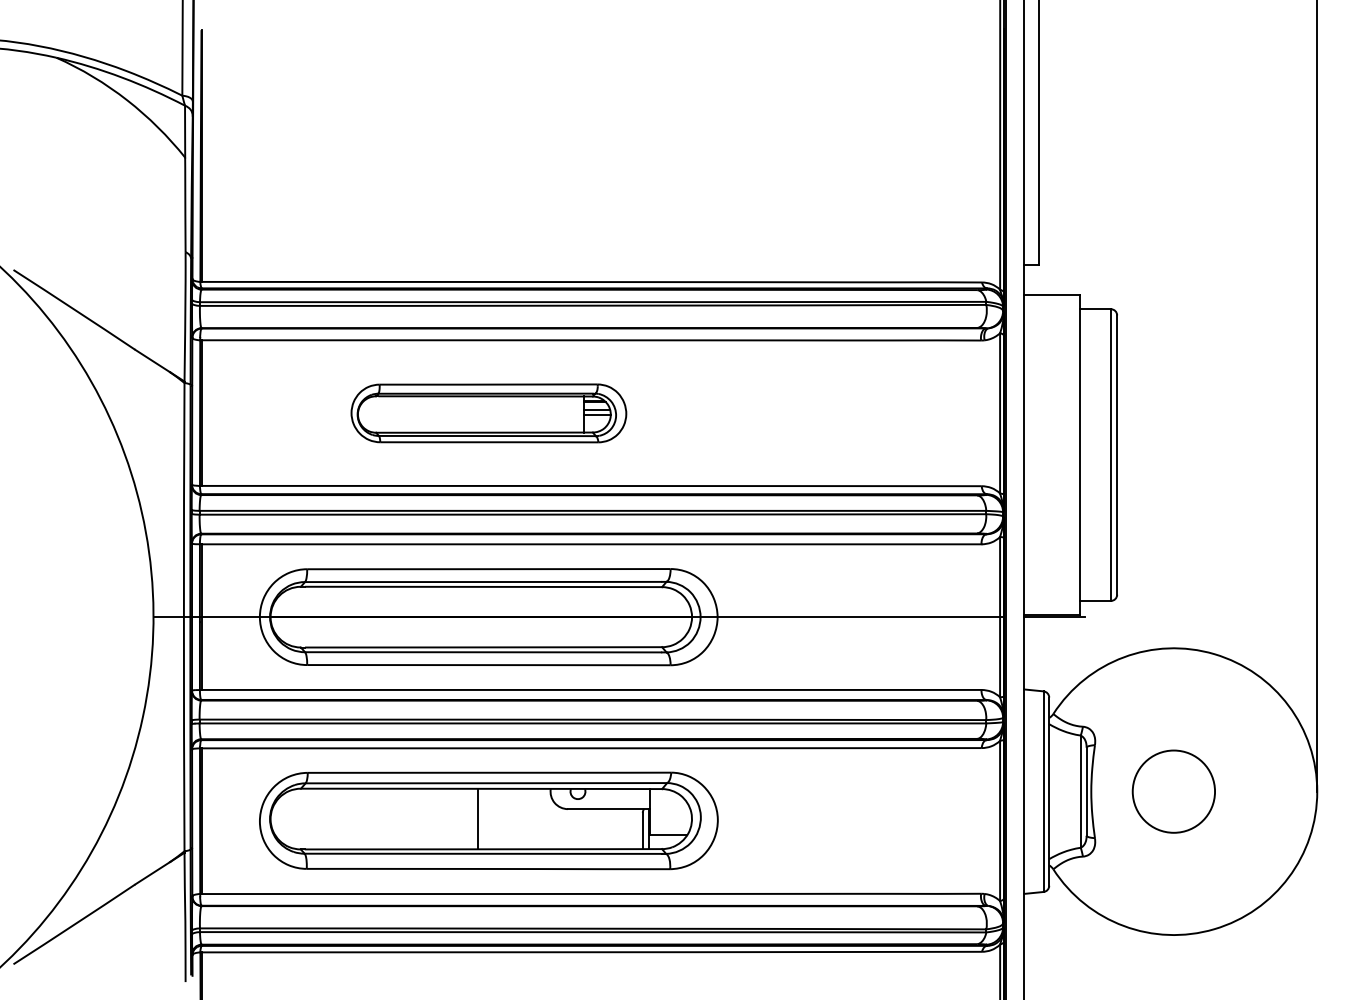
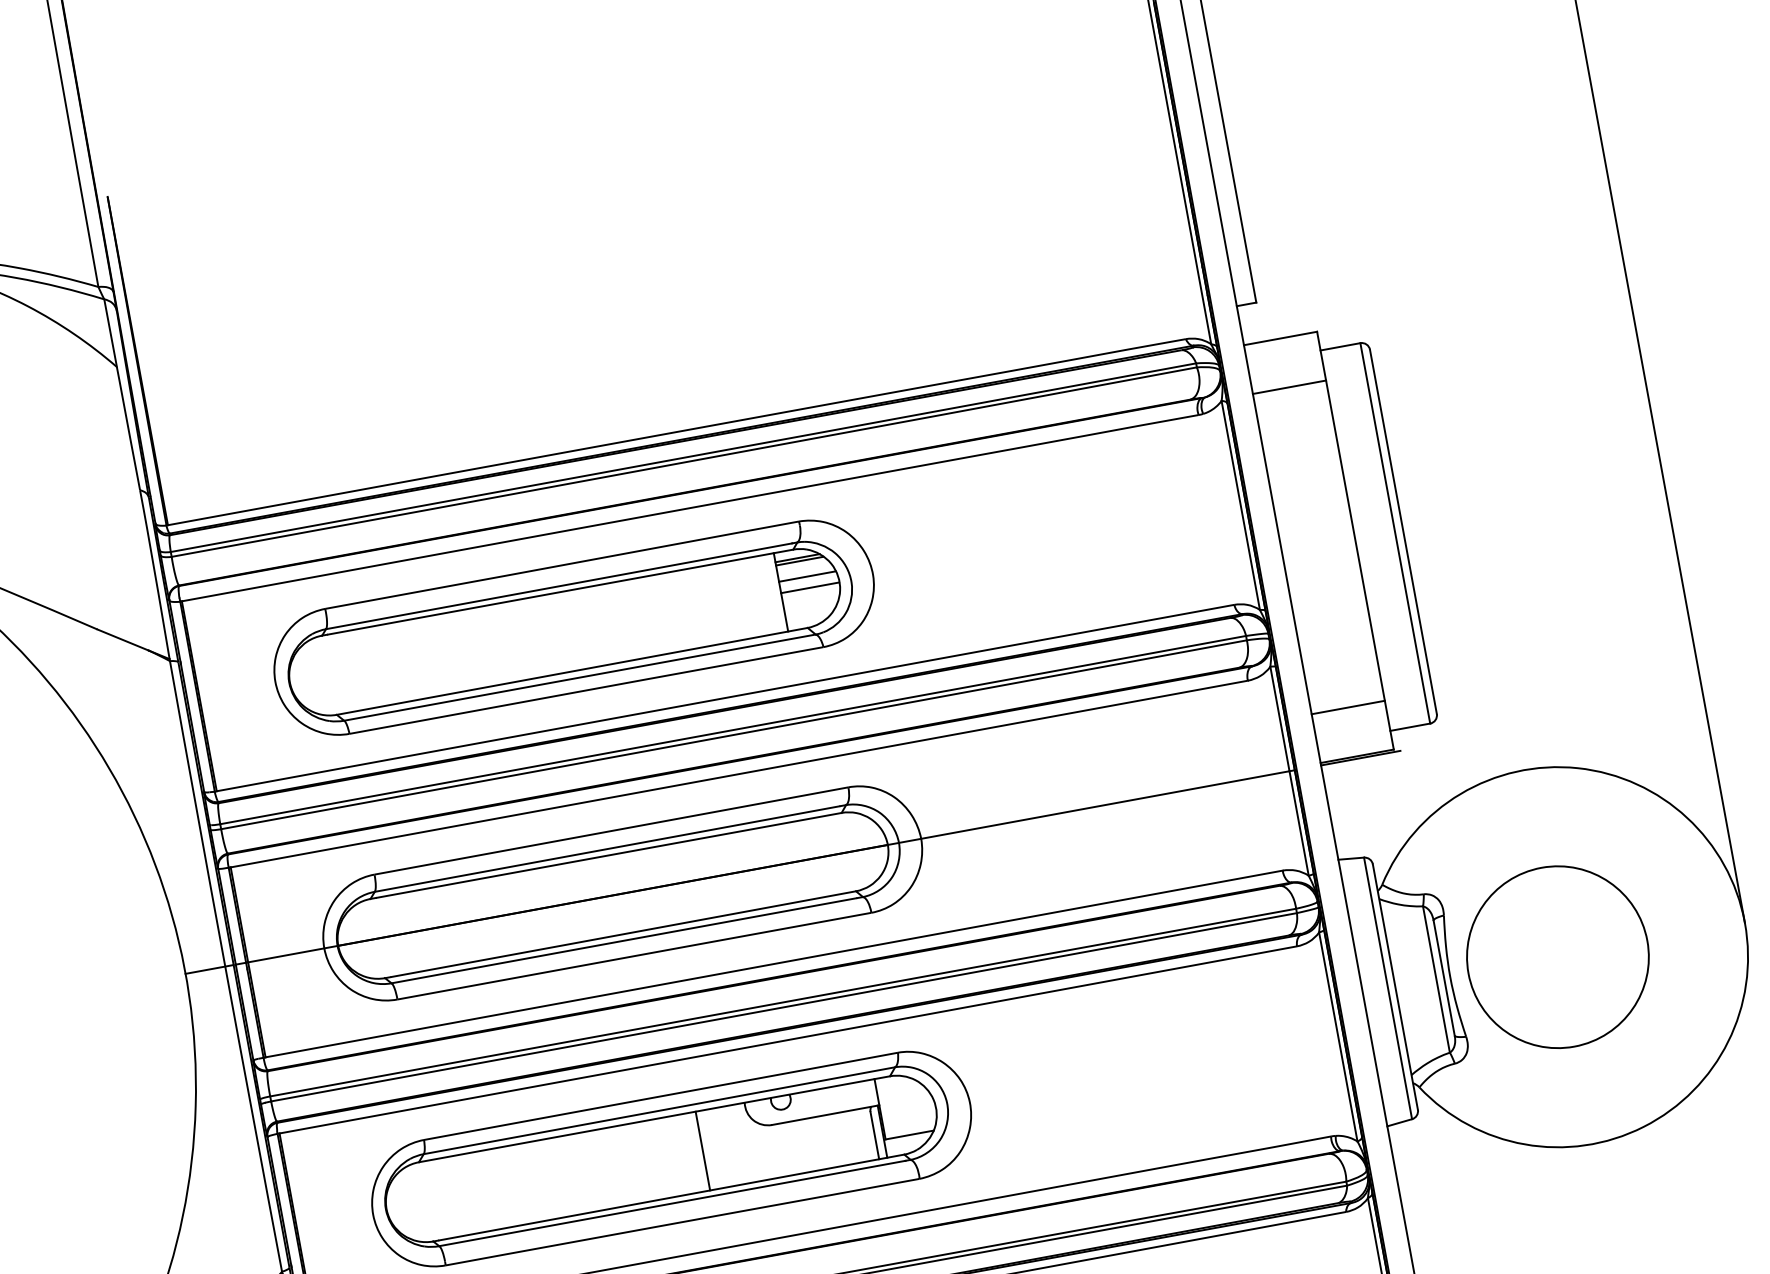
line: (1052, 332) -> (1289, 387), added
part: (488, 413) -> (573, 628), size x1.67
line: (1052, 577) -> (1348, 706), added
circle: (1173, 791) -> (1557, 957), size x1.67
line: (478, 818) -> (703, 1150), moved

